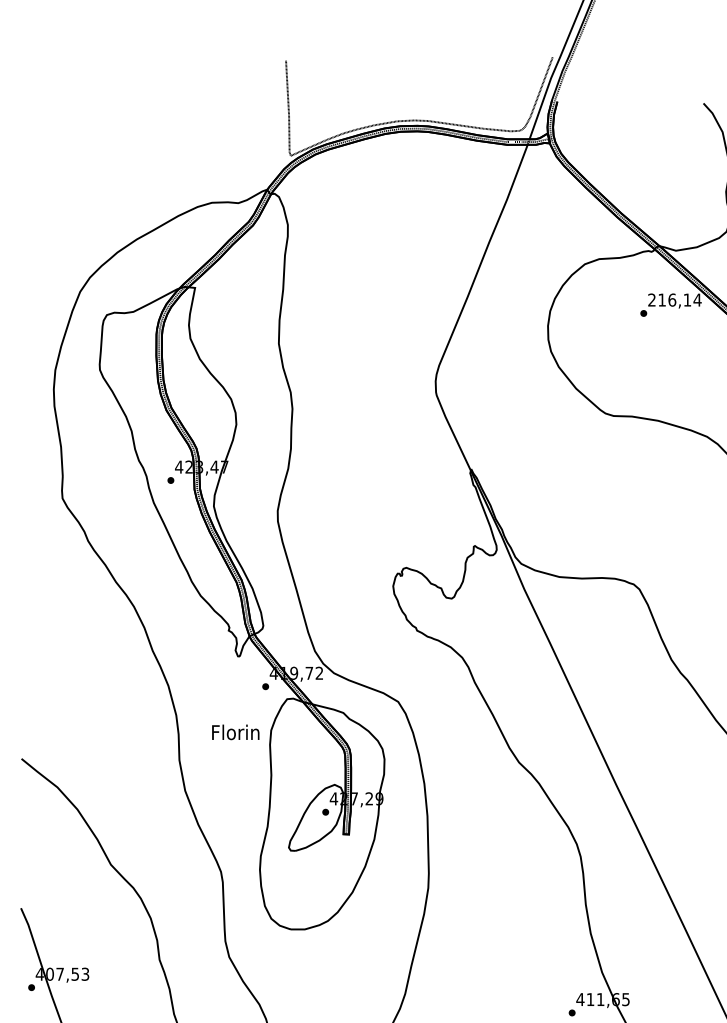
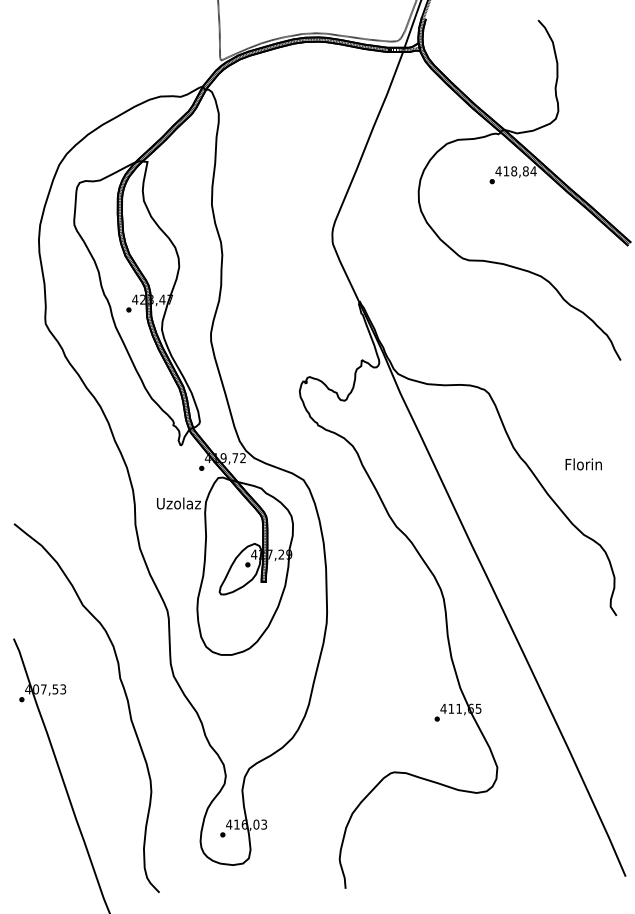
text: (668, 300) -> (511, 171), 216,14 -> 418,84
text: (235, 732) -> (178, 503), Florin -> Uzolaz

